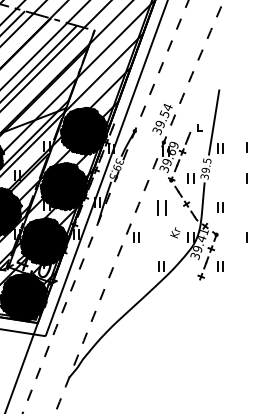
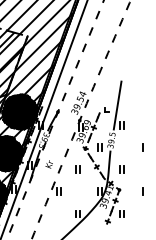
line: (246, 147) -> (142, 124), removed
part: (161, 207) -> (78, 169), size x0.62
text: (175, 232) -> (49, 164), moved

